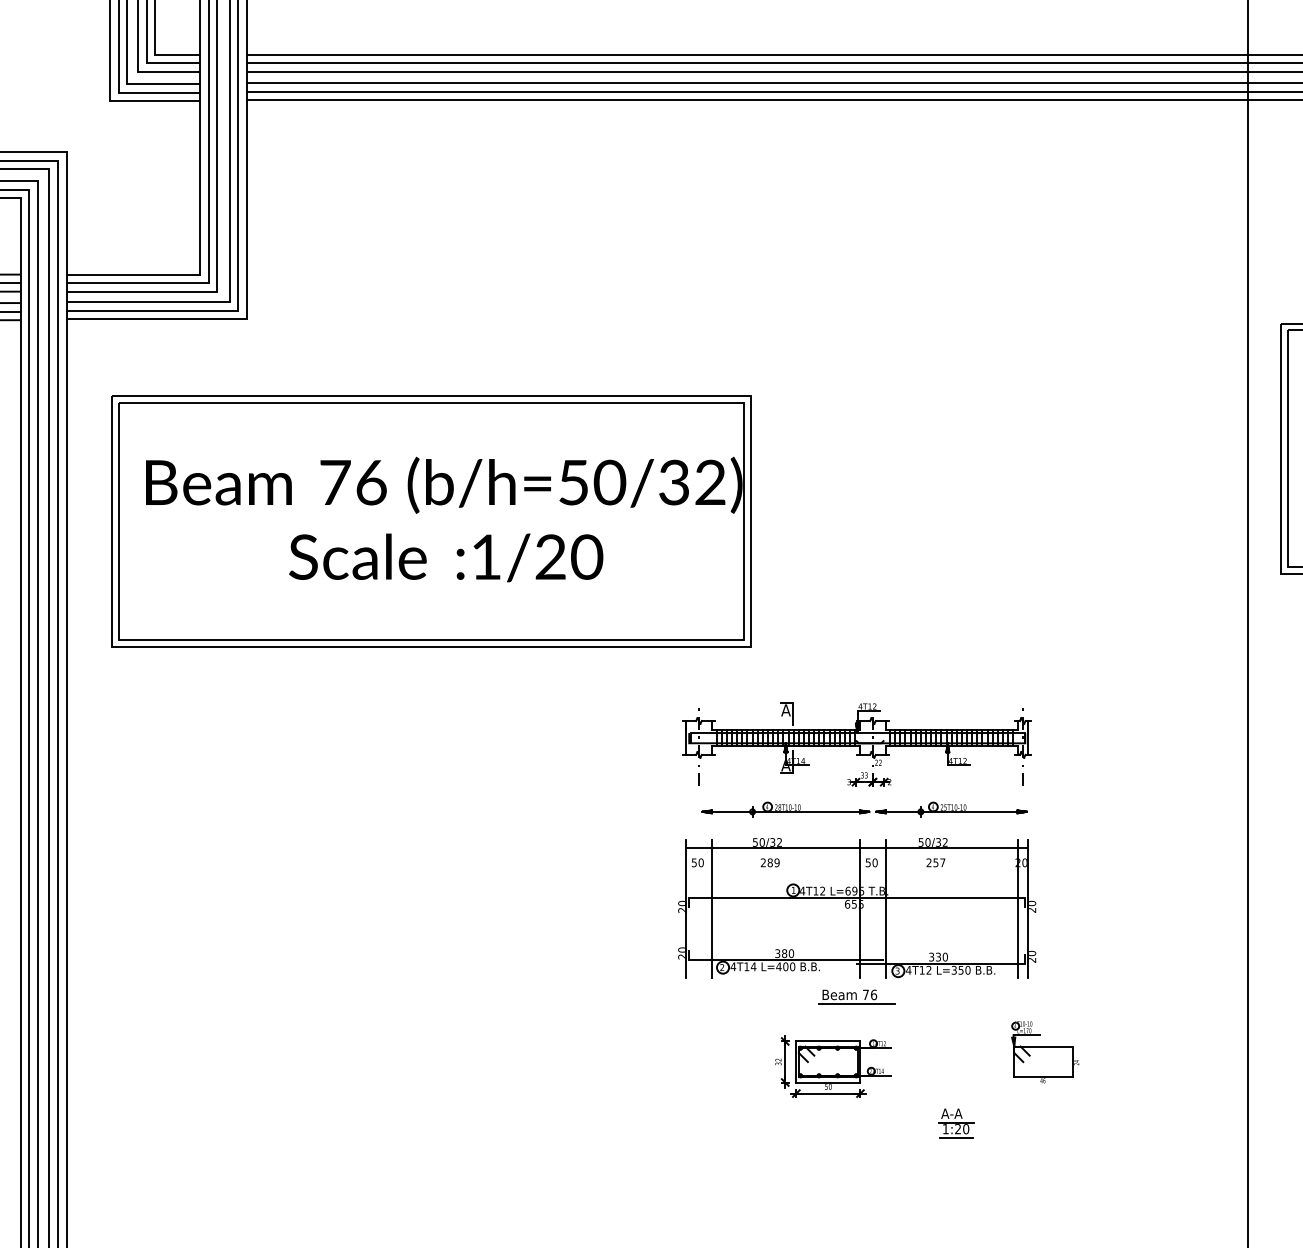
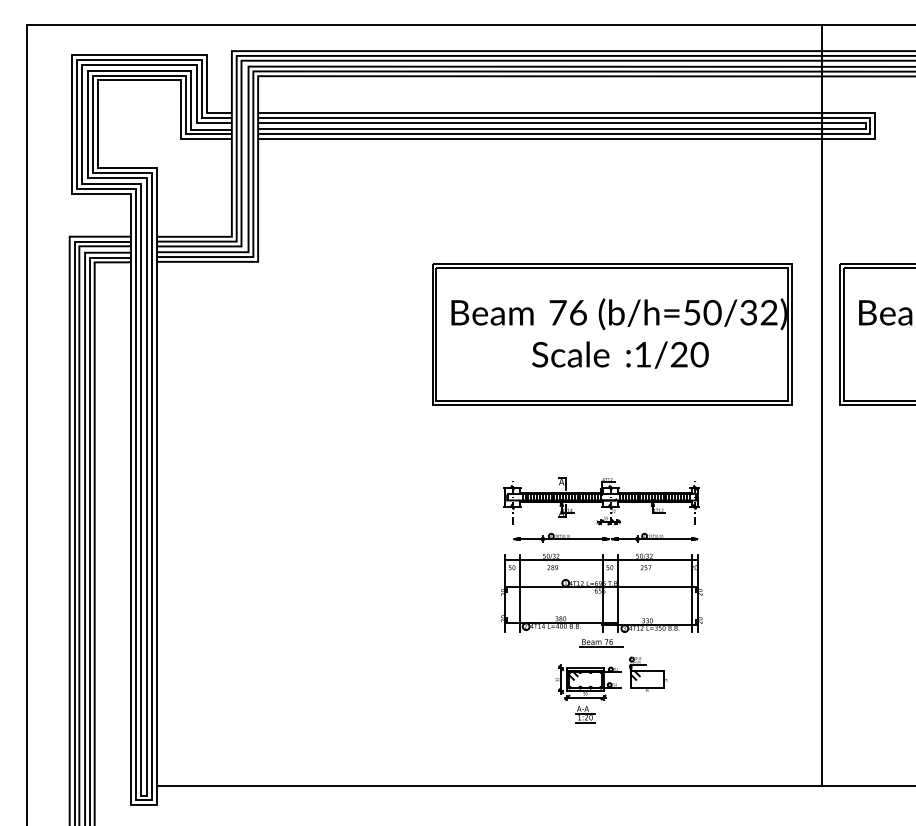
part: (432, 521) -> (612, 334), moved
part: (1045, 1050) -> (648, 673), moved
part: (956, 1123) -> (585, 714), moved

